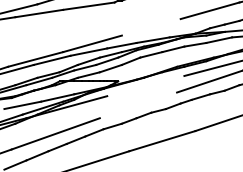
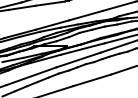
line: (150, 27) -> (85, 15), added
line: (145, 85) -> (82, 48), added
line: (138, 104) -> (78, 59), added

